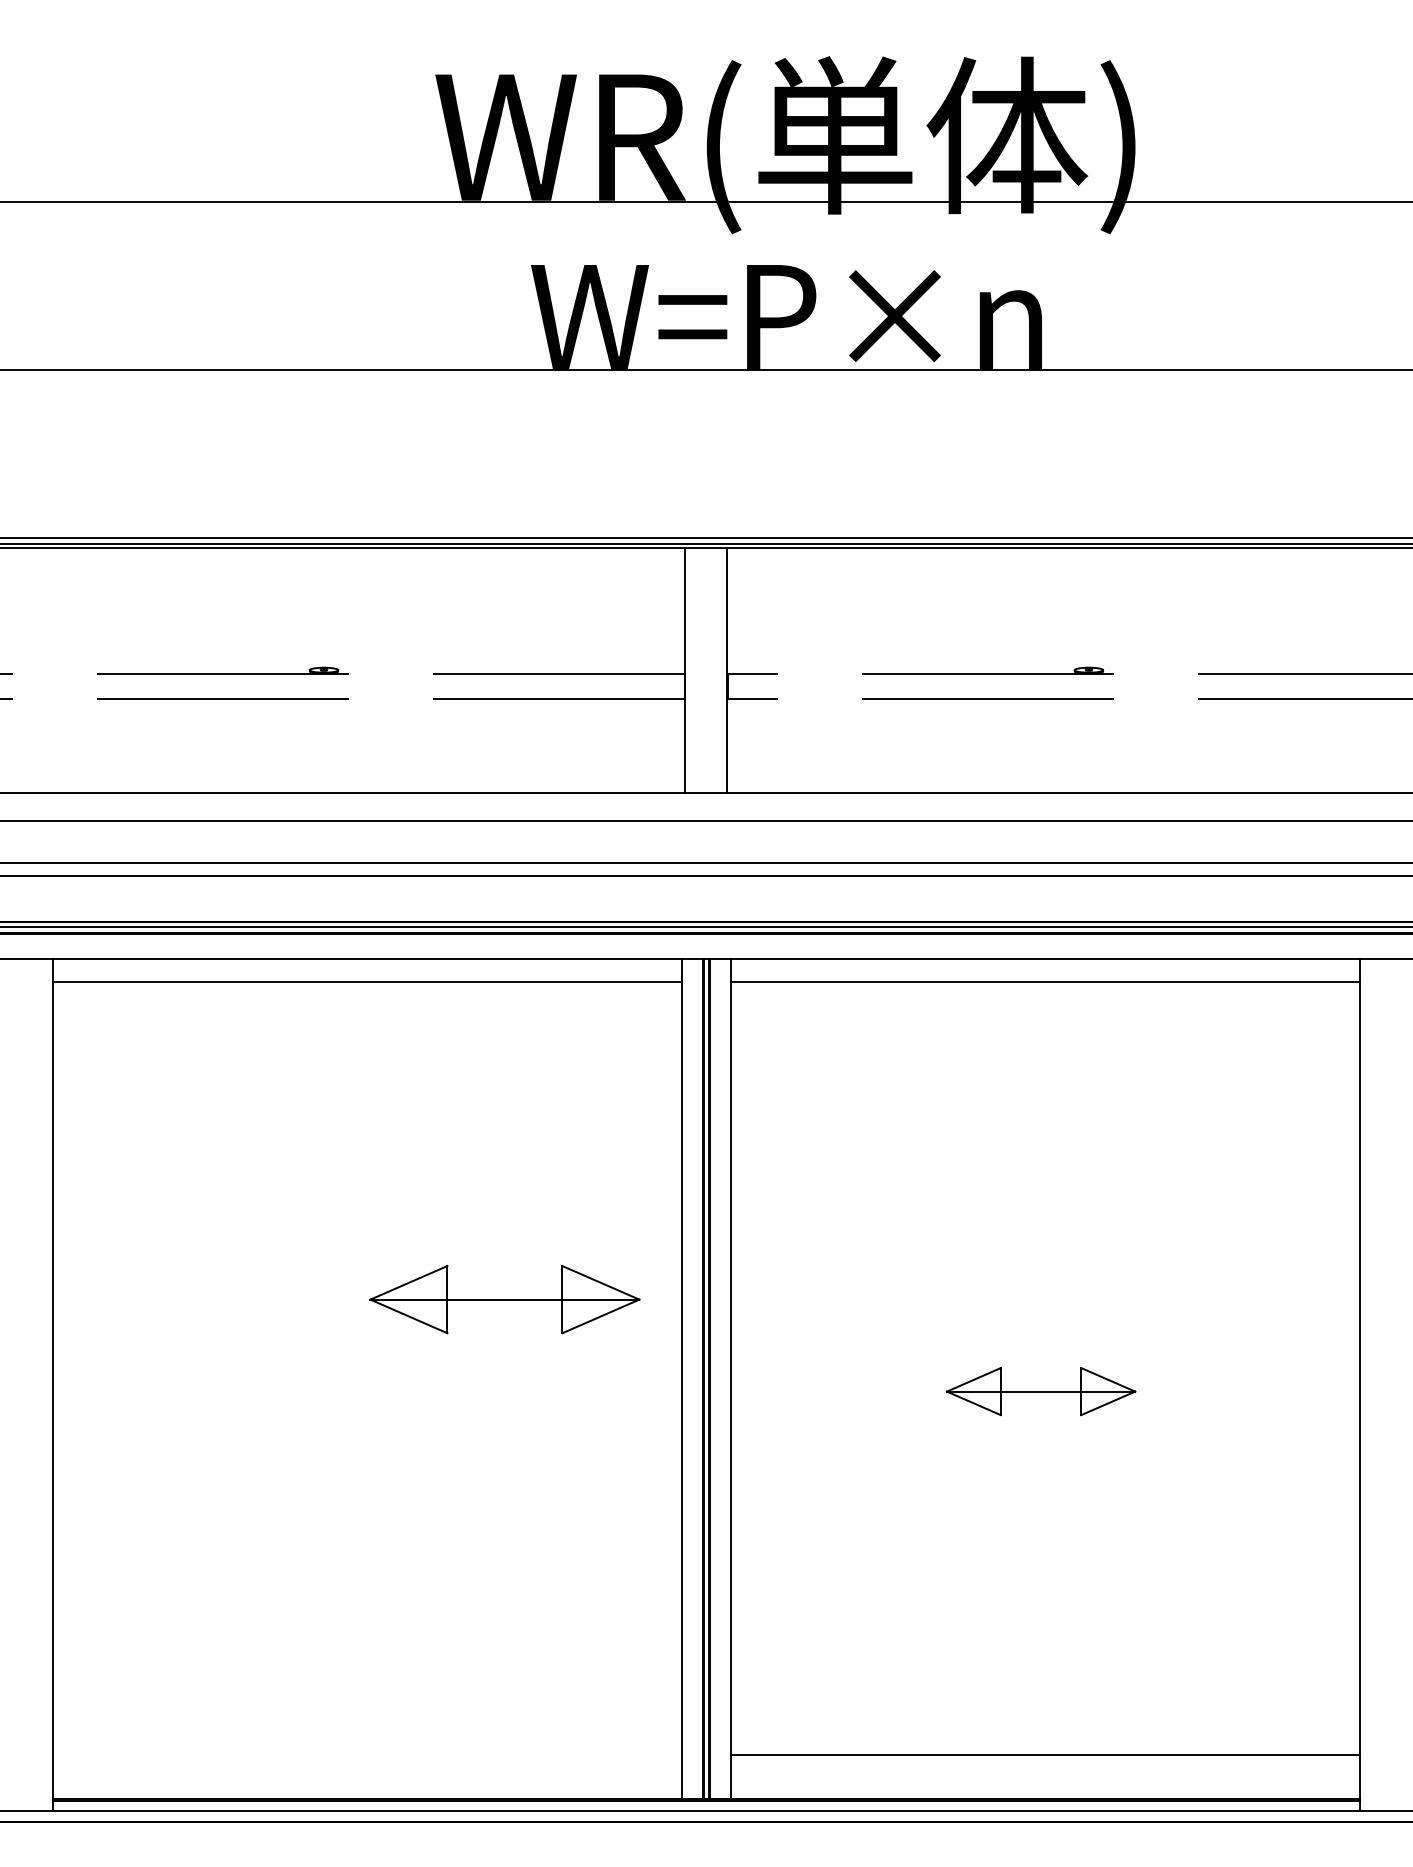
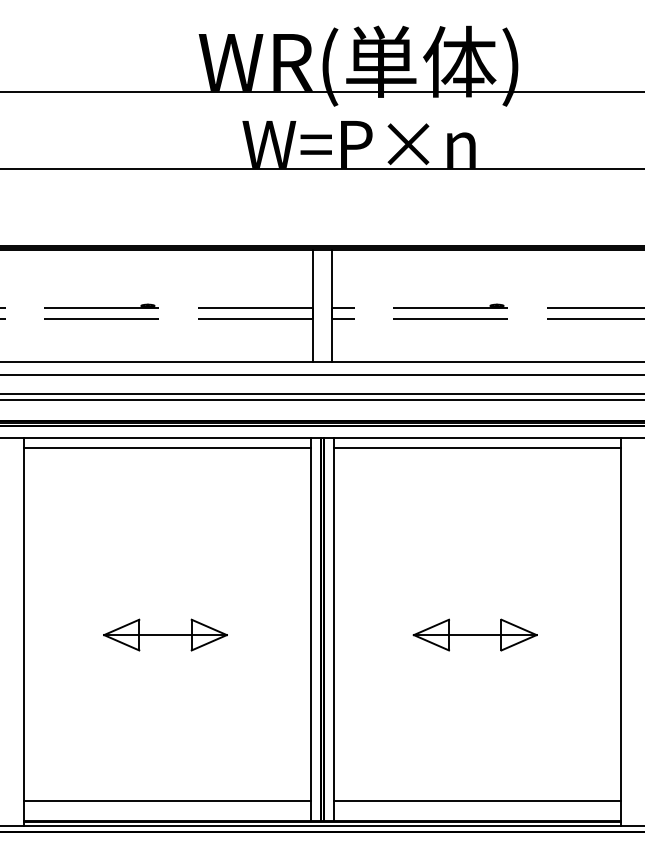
part: (504, 1298) -> (165, 634), moved
part: (1039, 1390) -> (474, 634), size x1.43
line: (366, 1754) -> (167, 800), added

